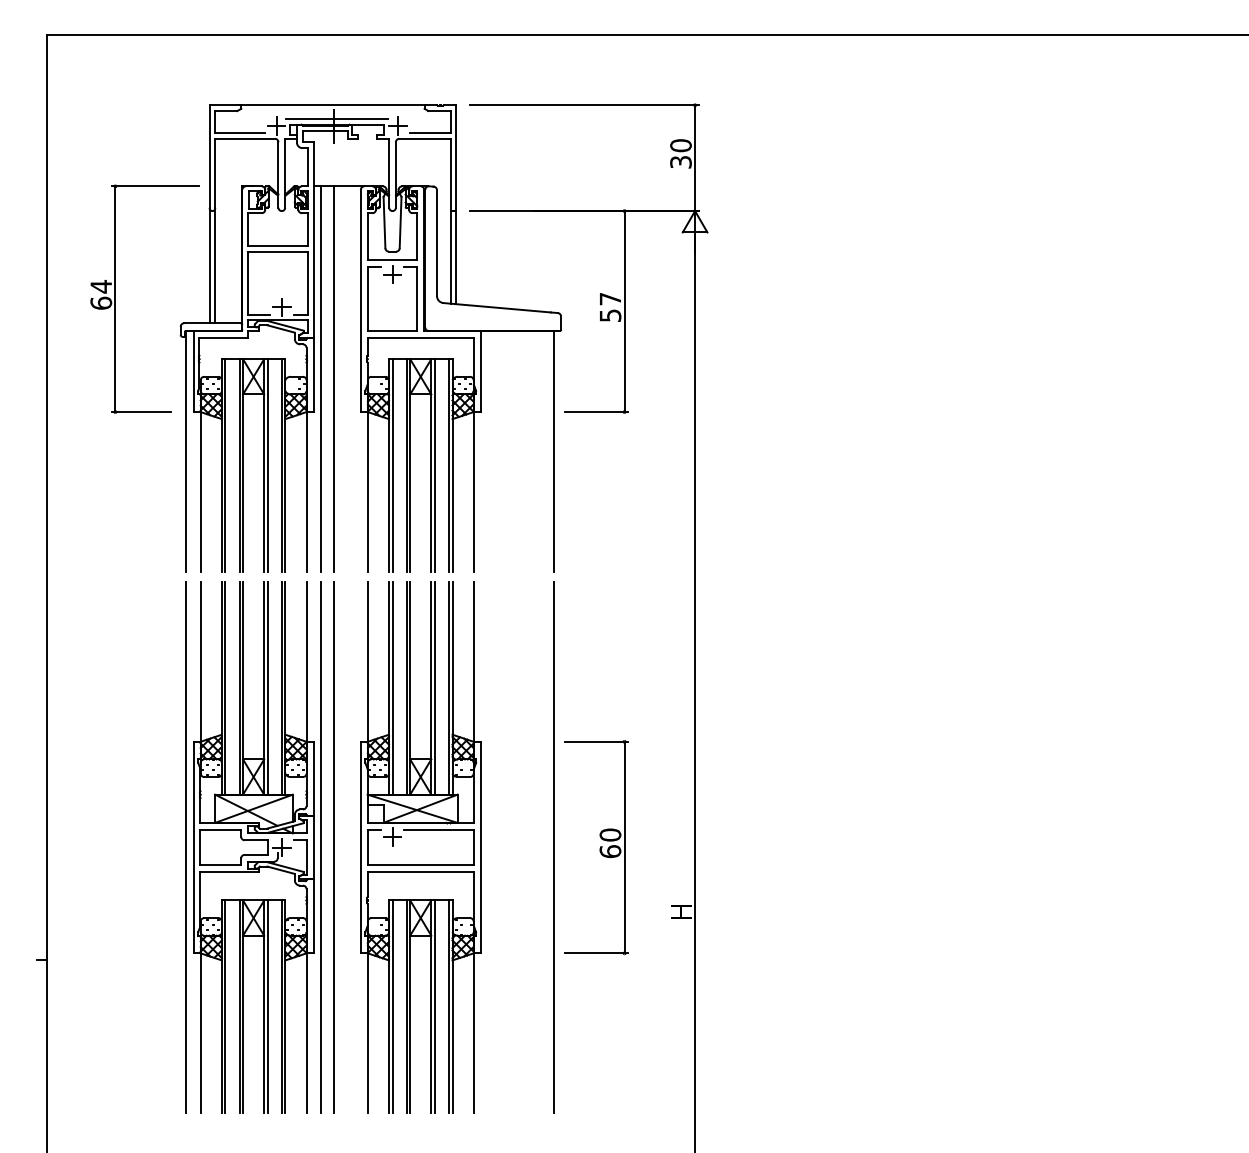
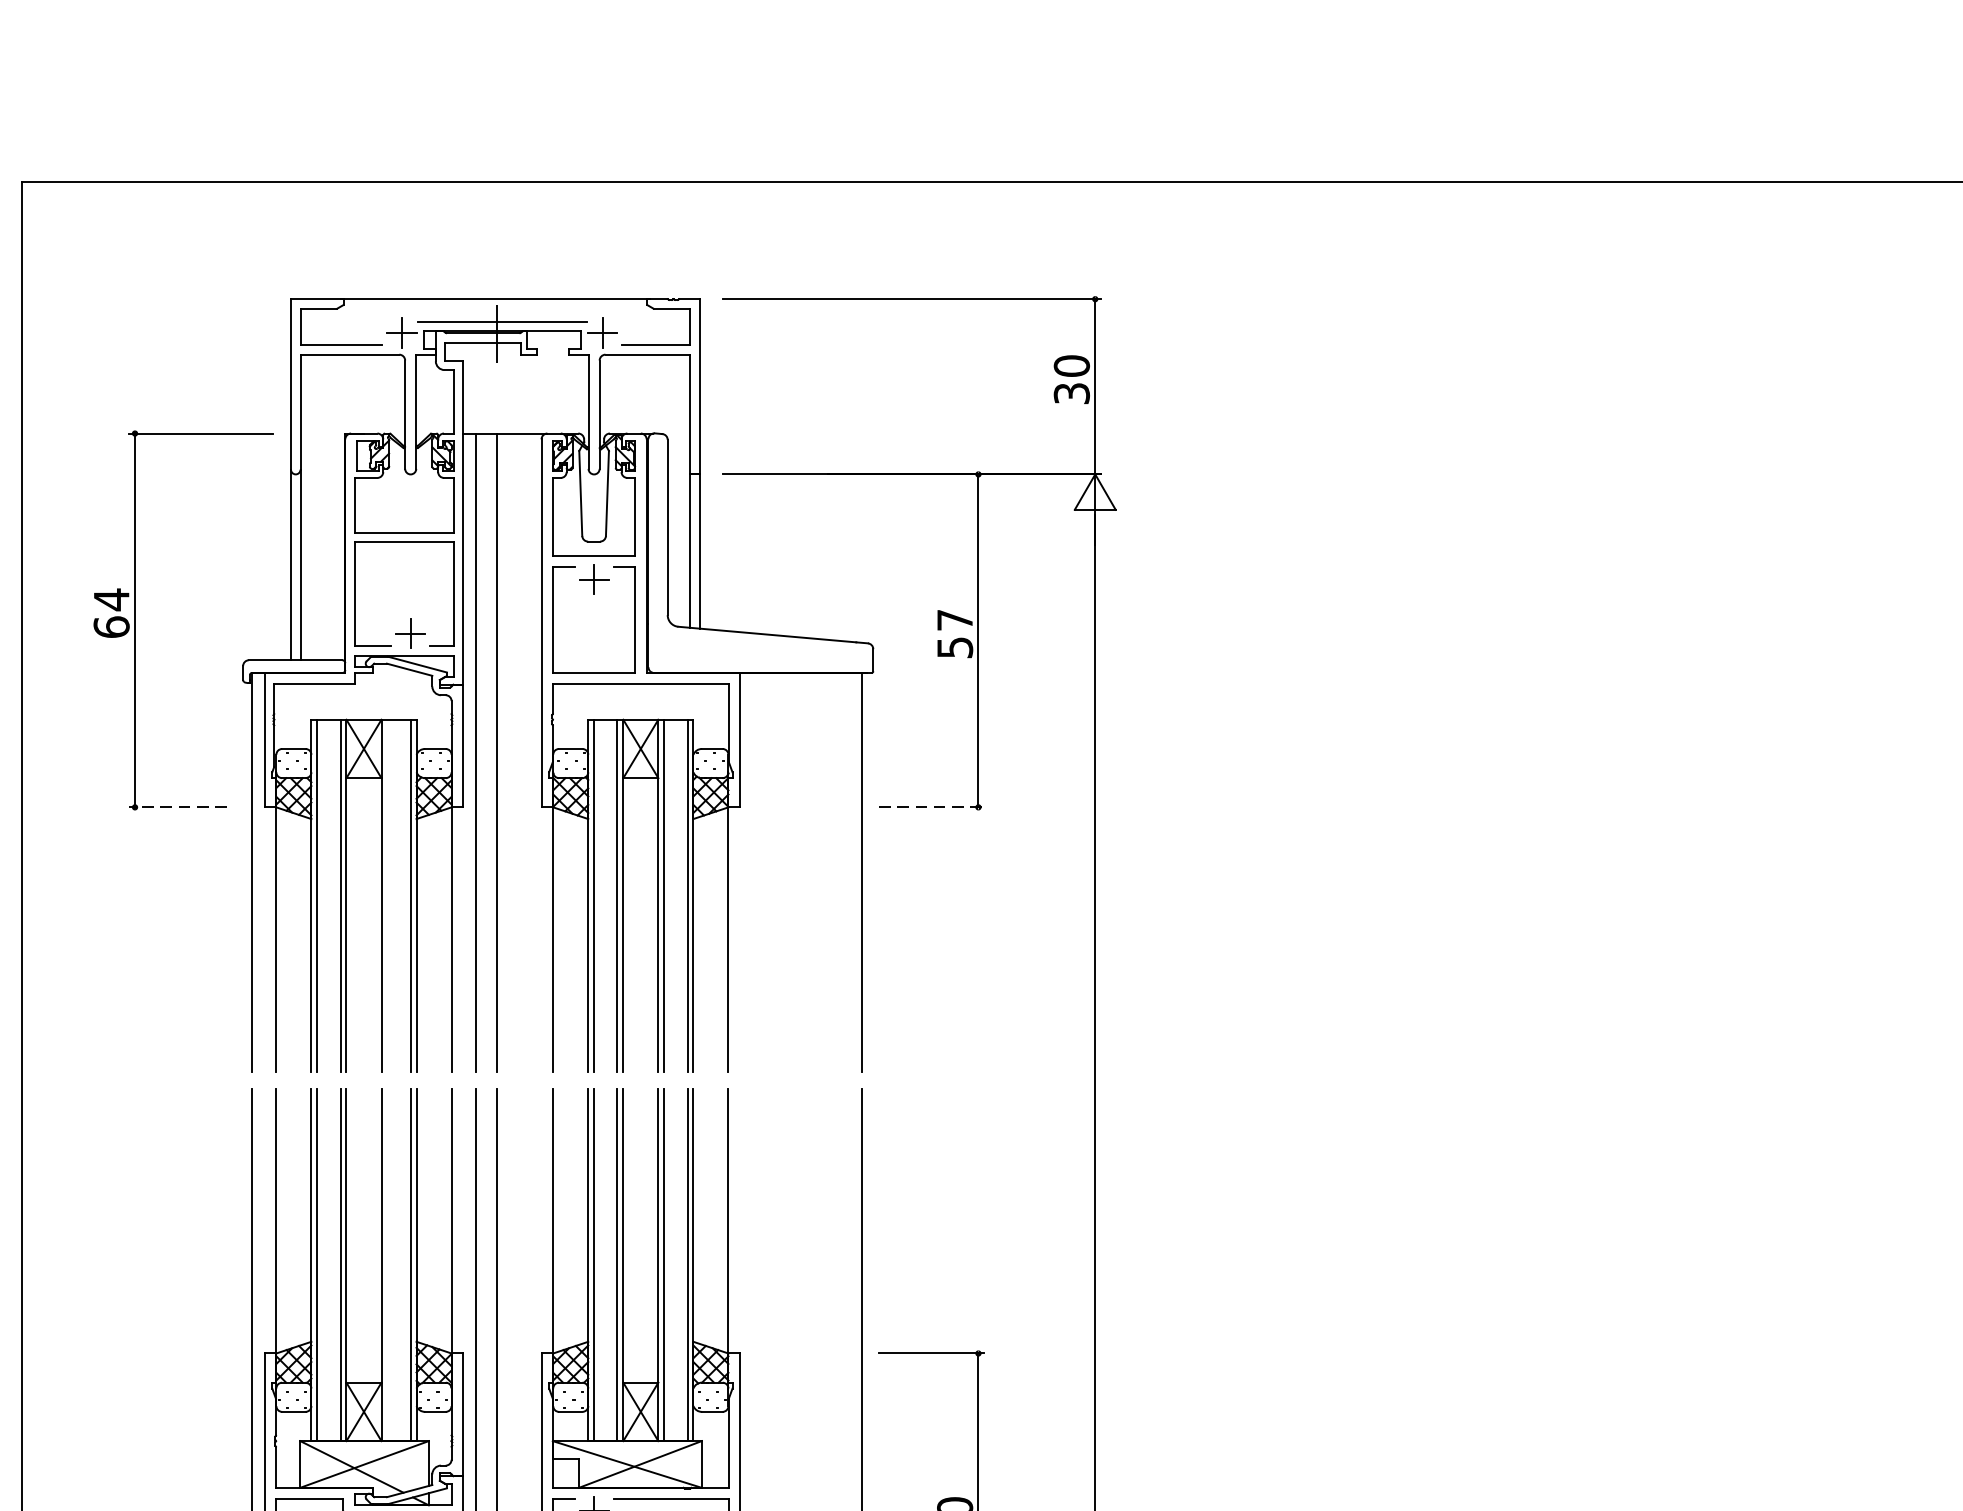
line: (140, 412) -> (176, 808), solid -> dashed
line: (596, 412) -> (931, 808), solid -> dashed
line: (267, 465) -> (386, 895), removed
line: (267, 688) -> (386, 1265), removed

